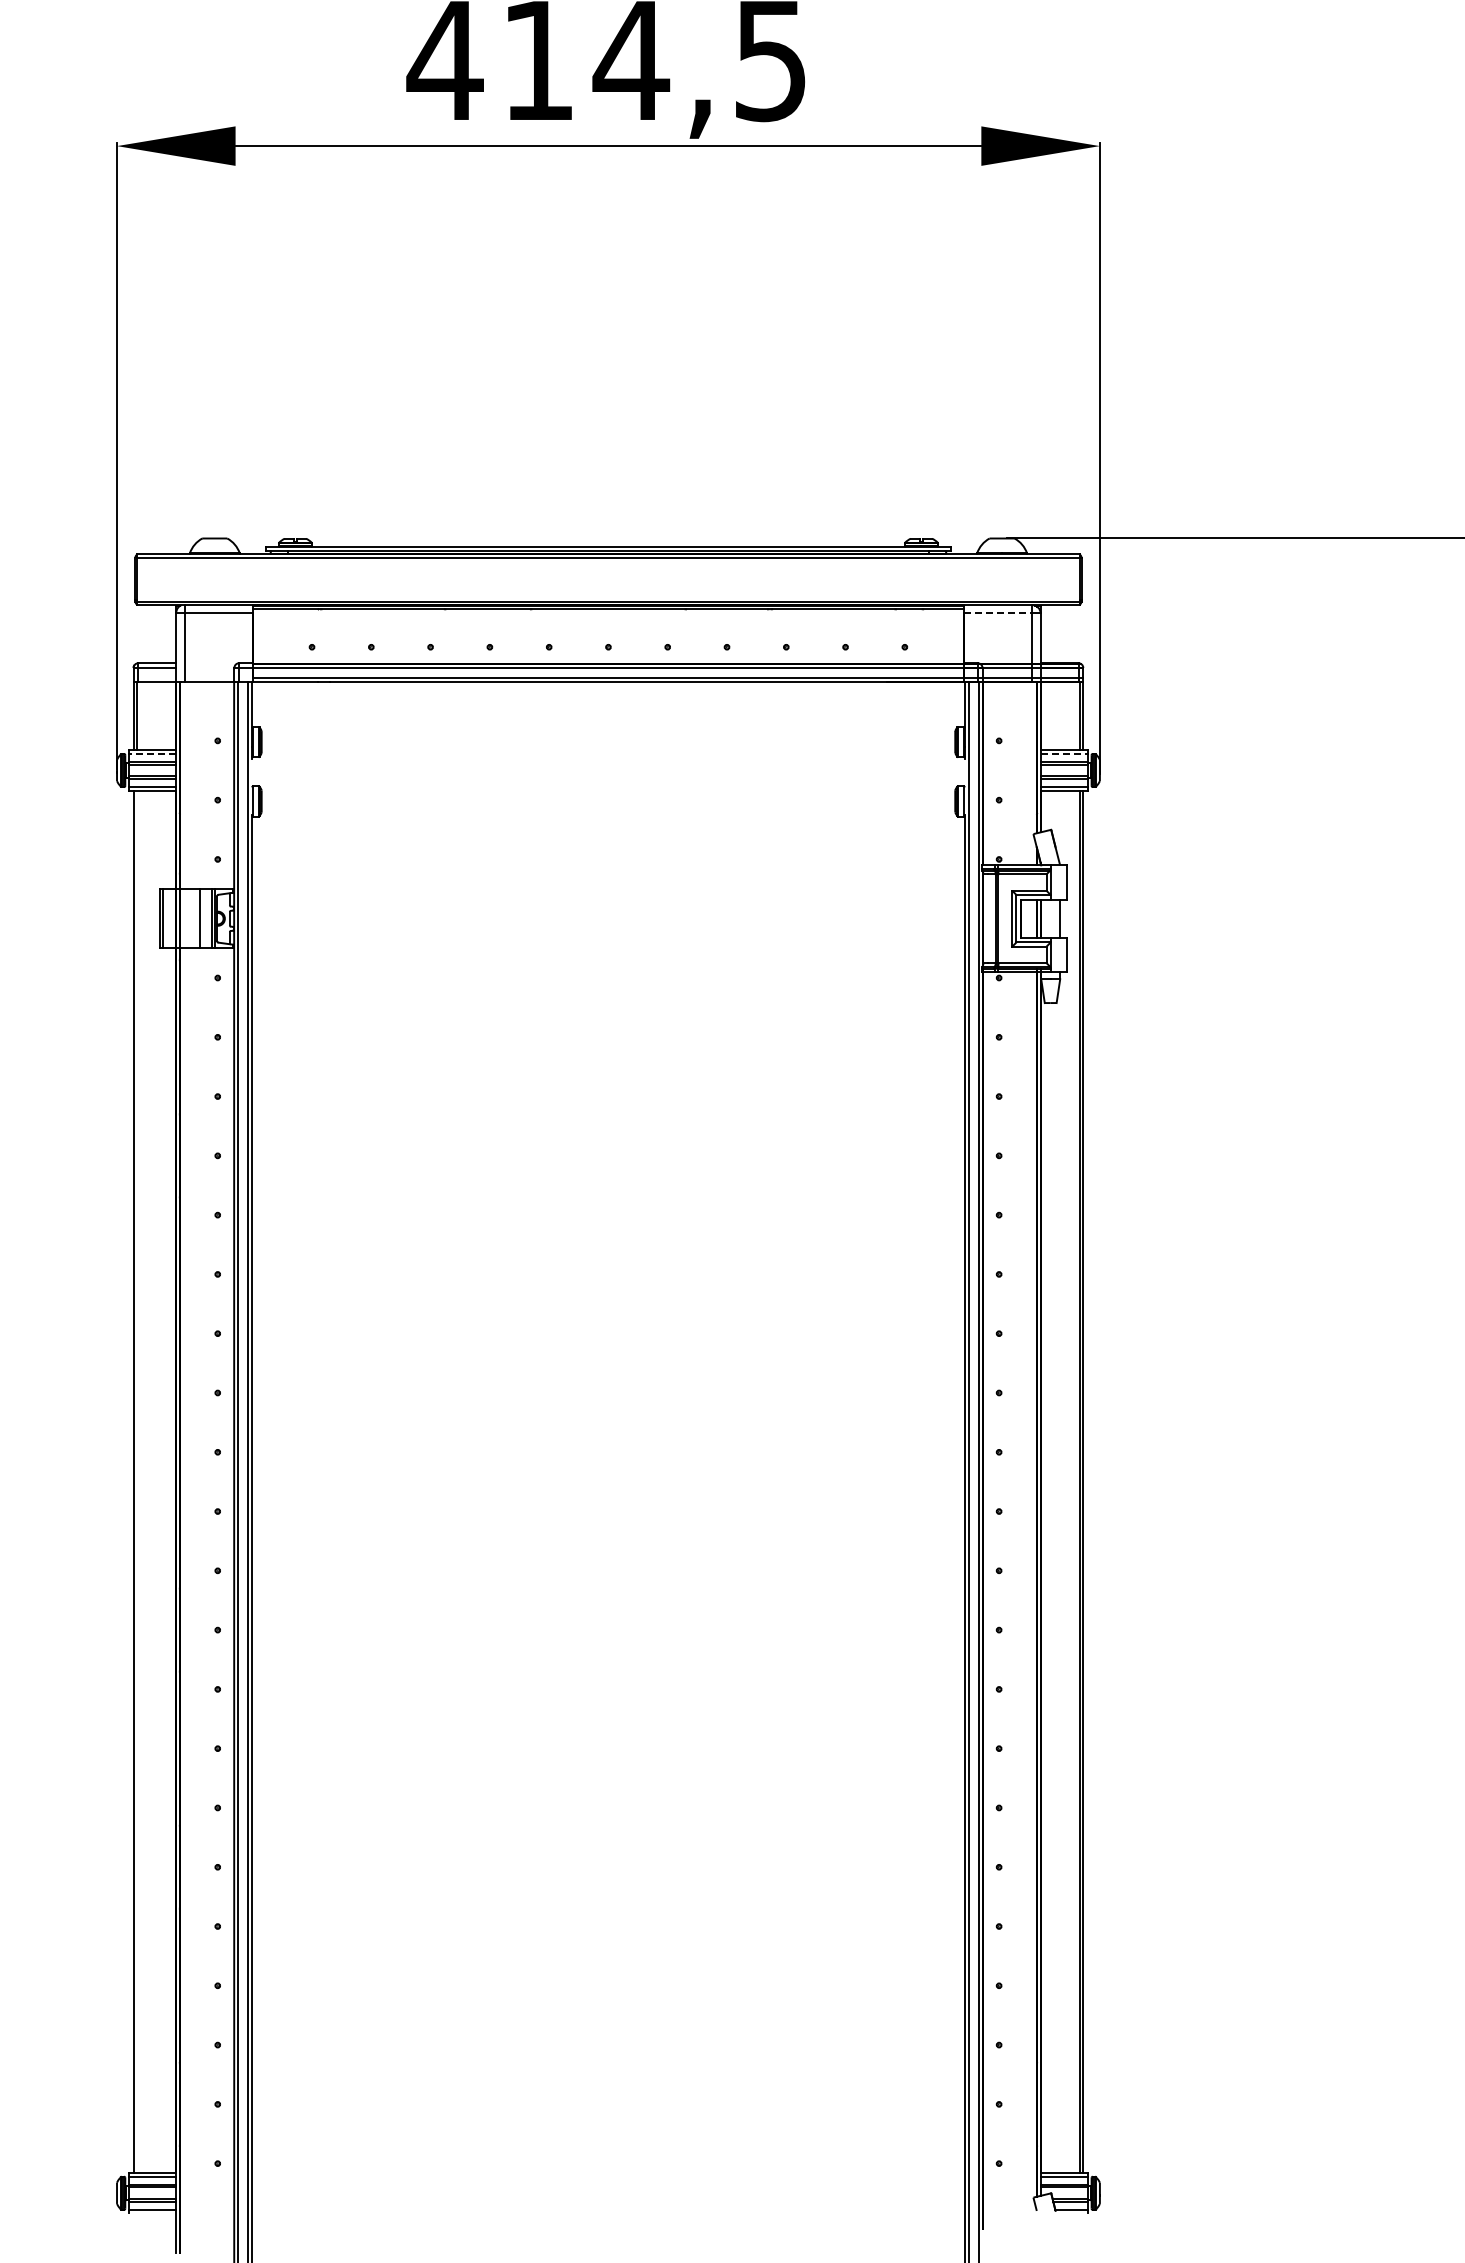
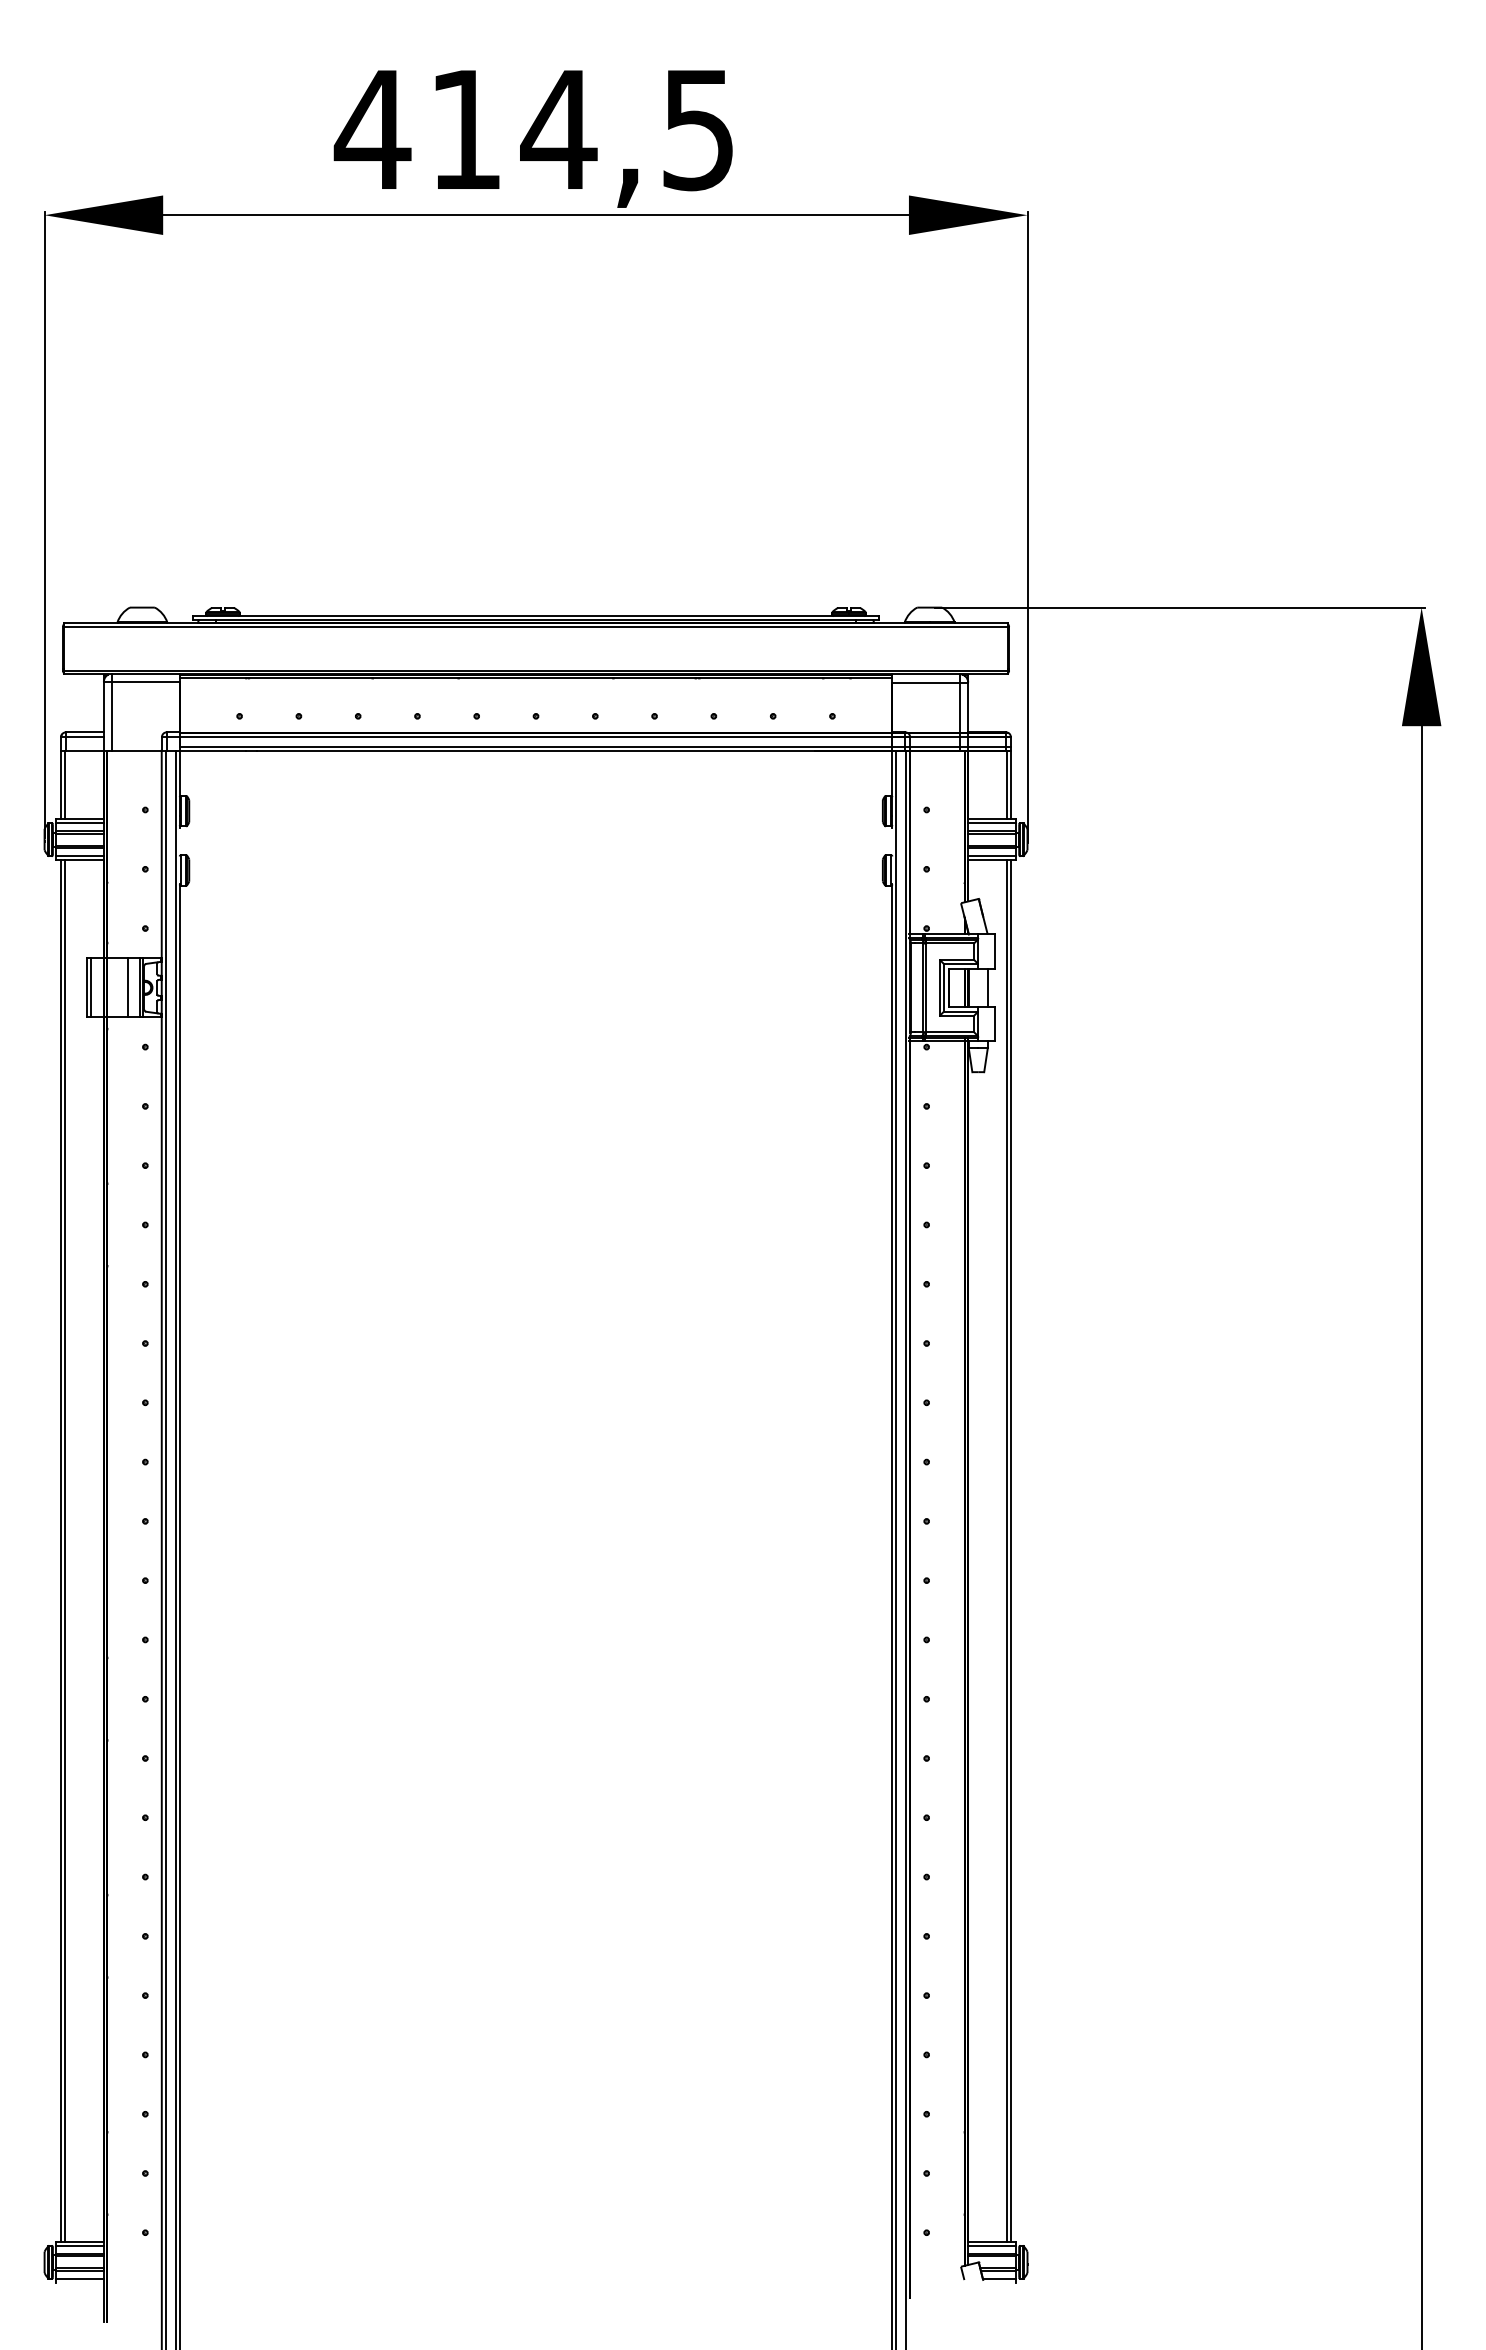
line: (998, 613) -> (926, 682), dashed -> solid
line: (152, 754) -> (80, 823), dashed -> solid
line: (1063, 754) -> (991, 823), dashed -> solid
line: (136, 1481) -> (64, 1550), added

